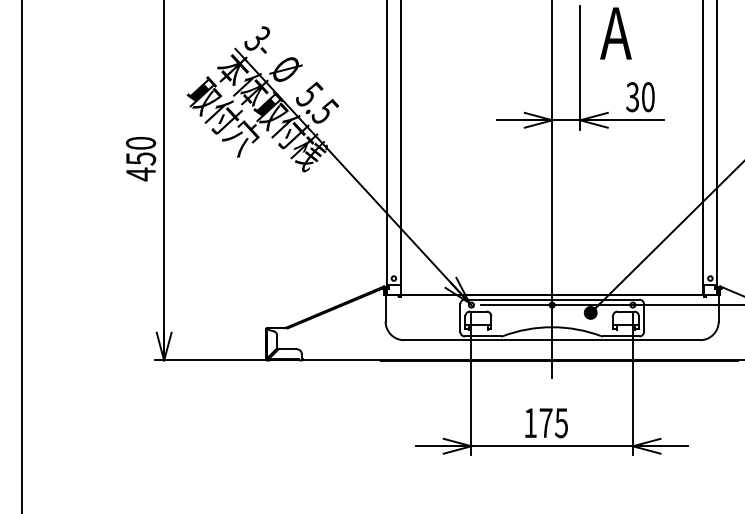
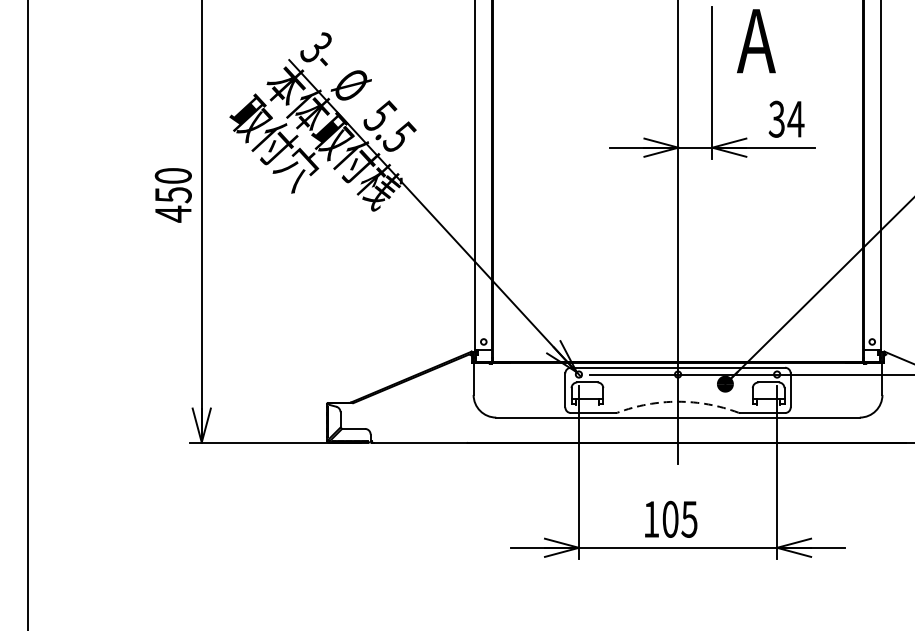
text: (648, 97) -> (796, 119), 30 -> 34
arc: (552, 327) -> (678, 402), solid -> dashed
text: (545, 423) -> (669, 519), 175 -> 105

